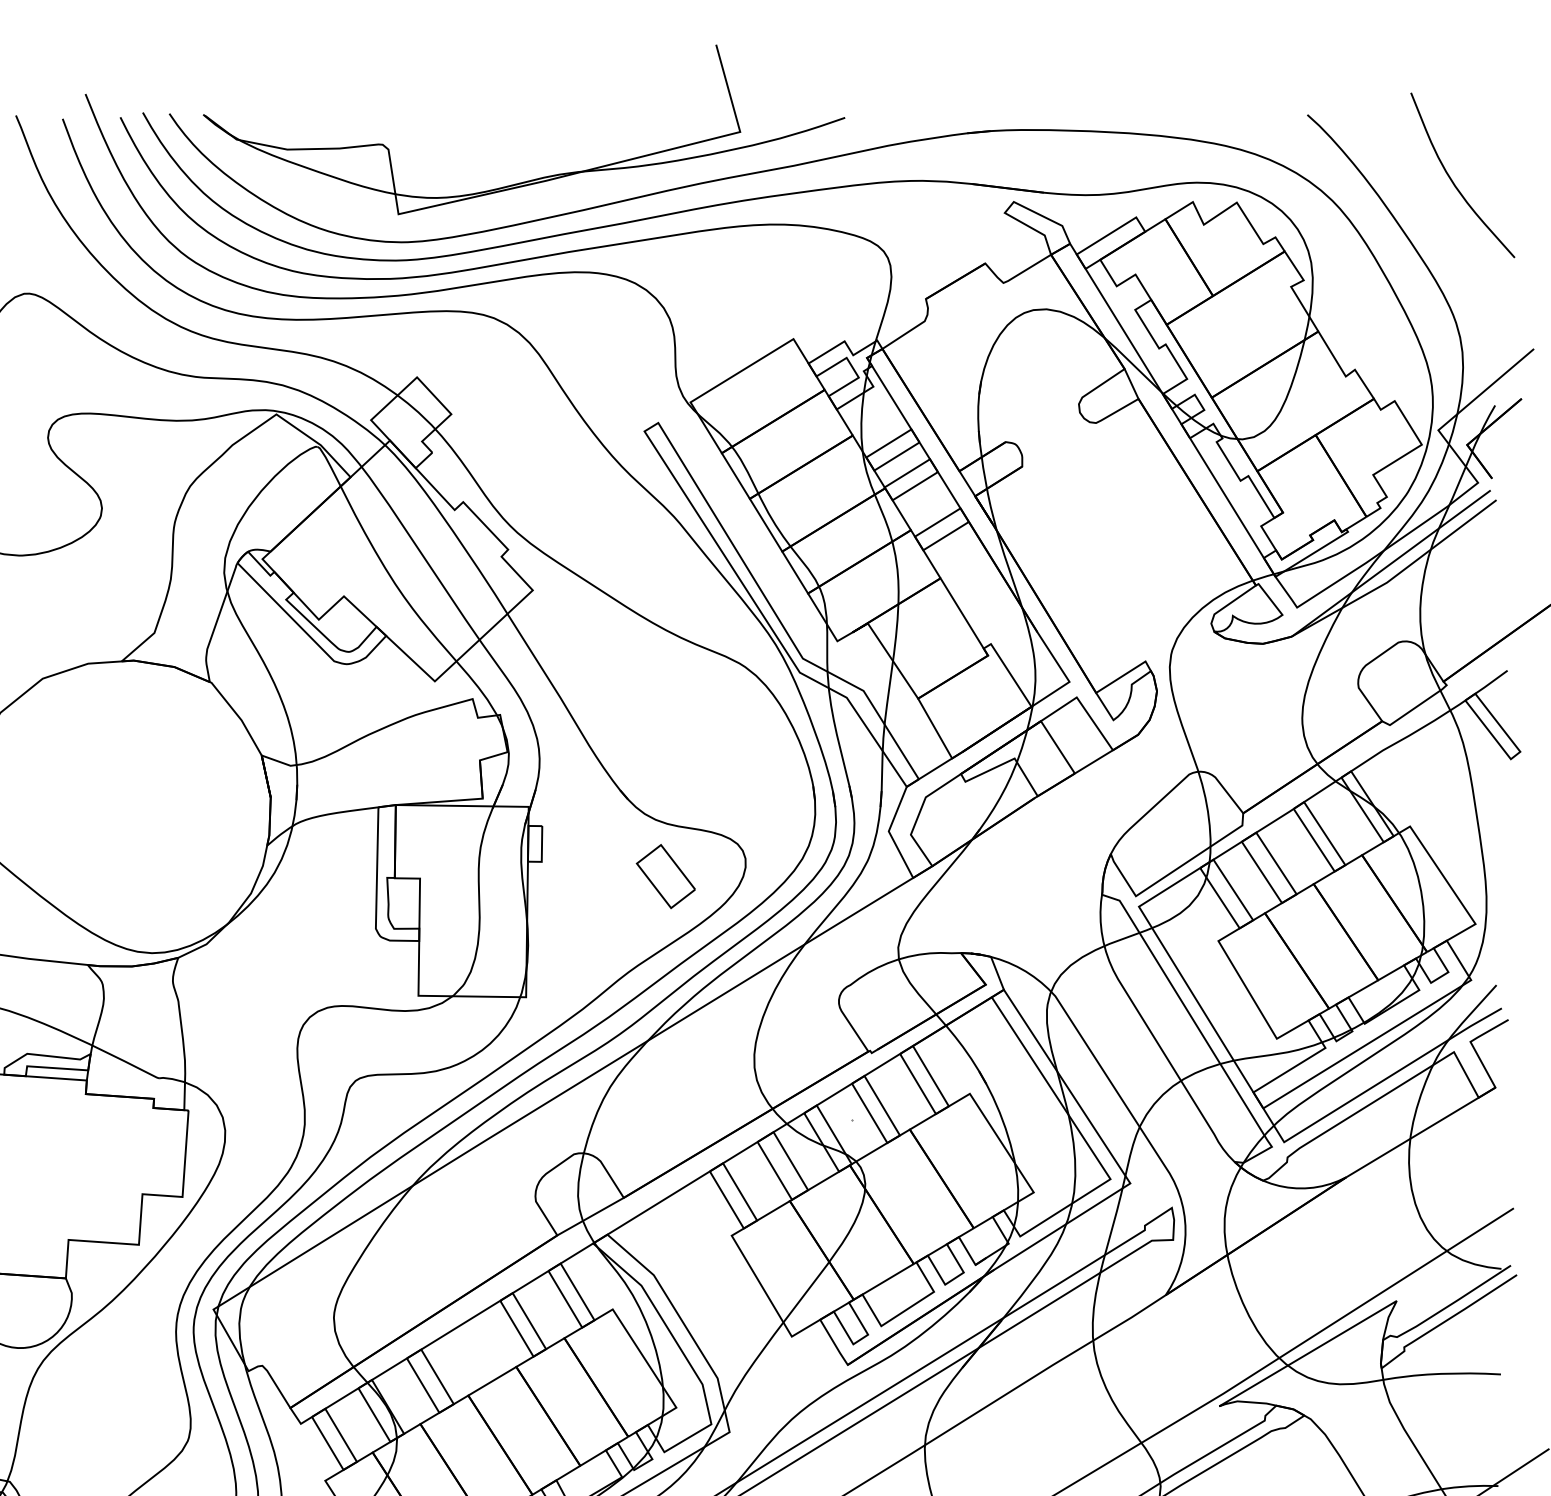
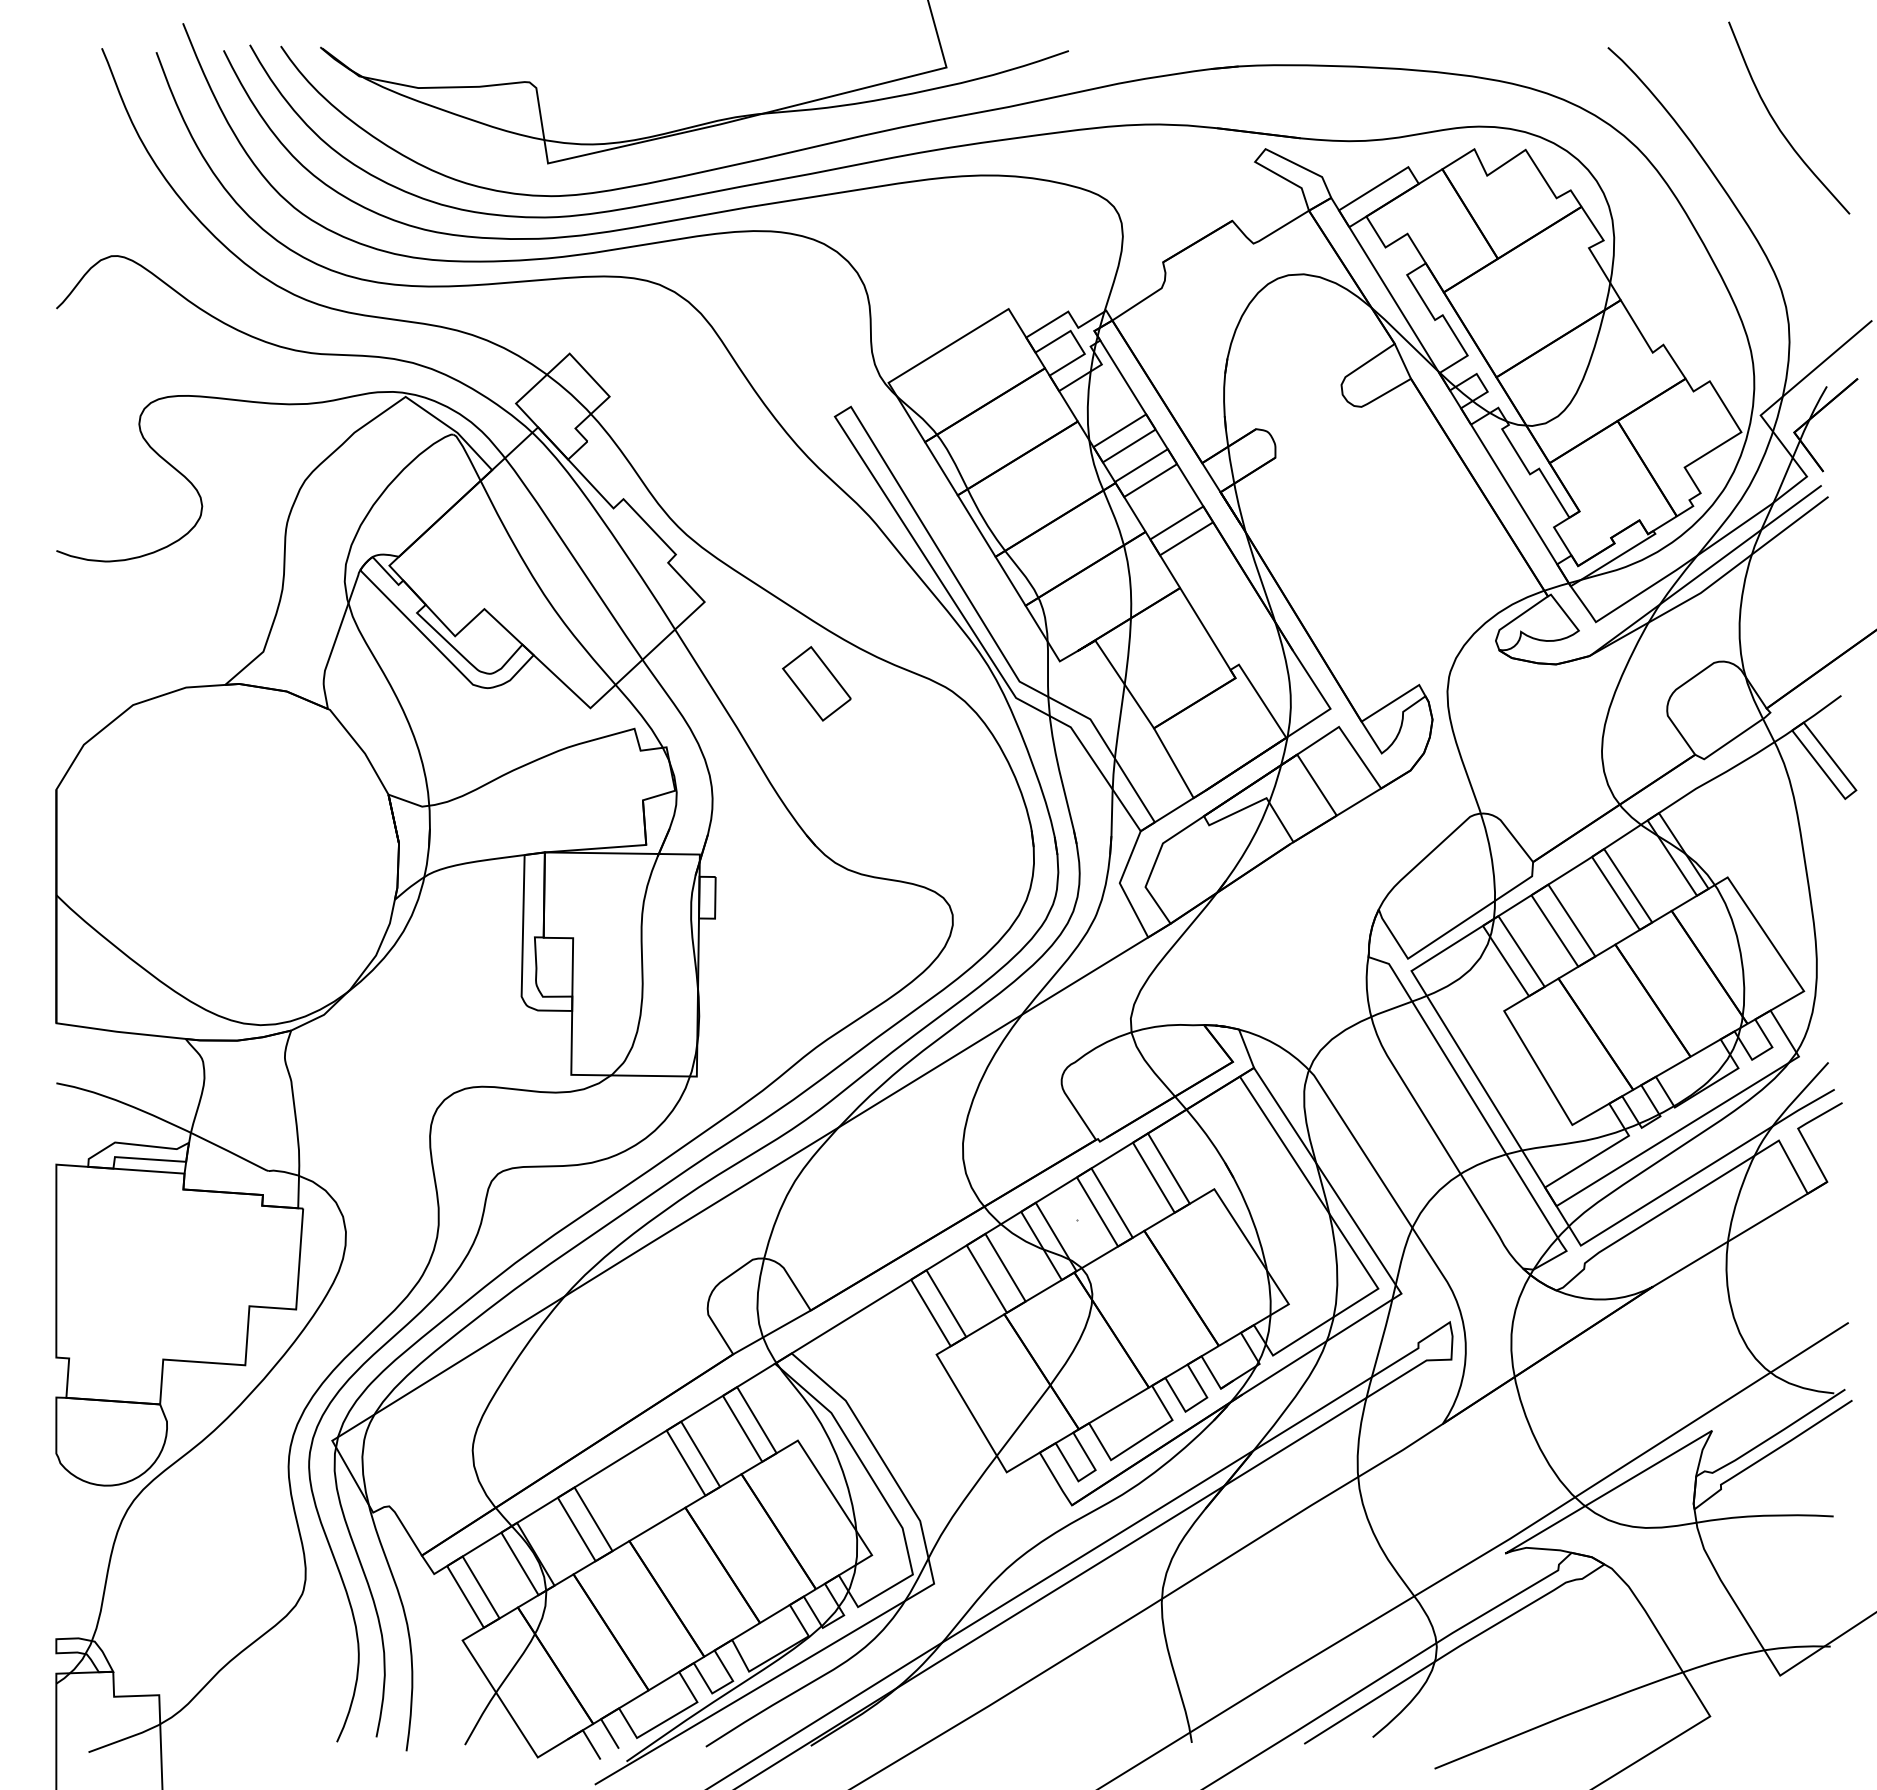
part: (665, 876) -> (816, 683), moved

